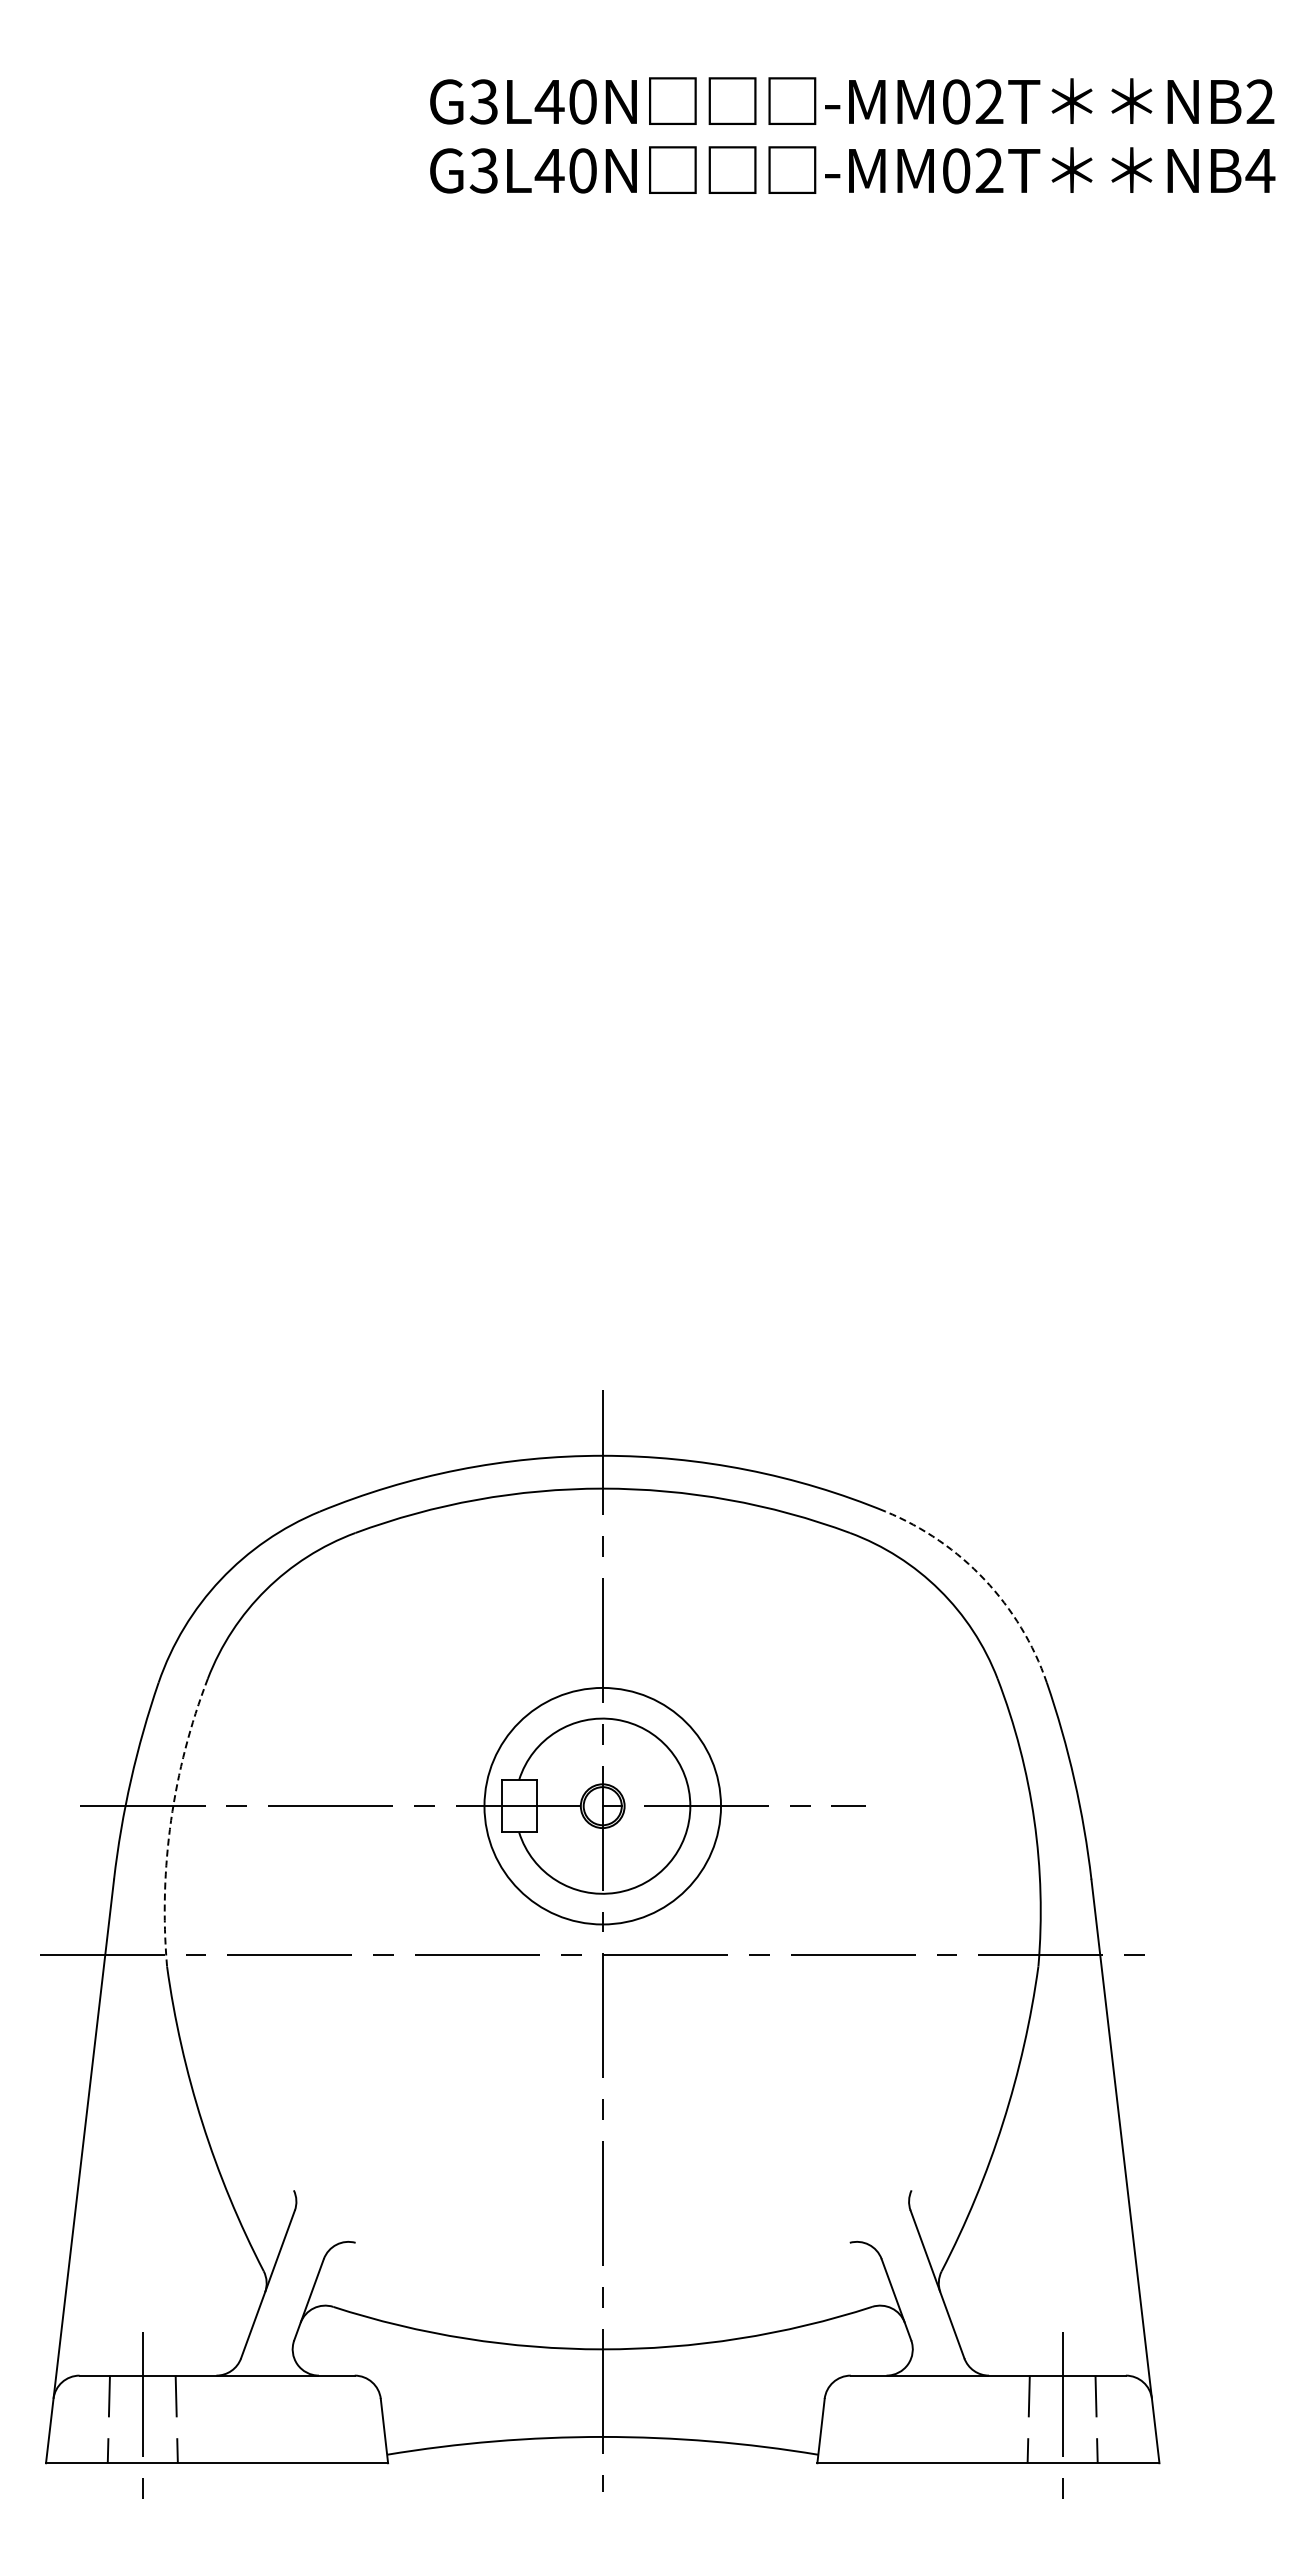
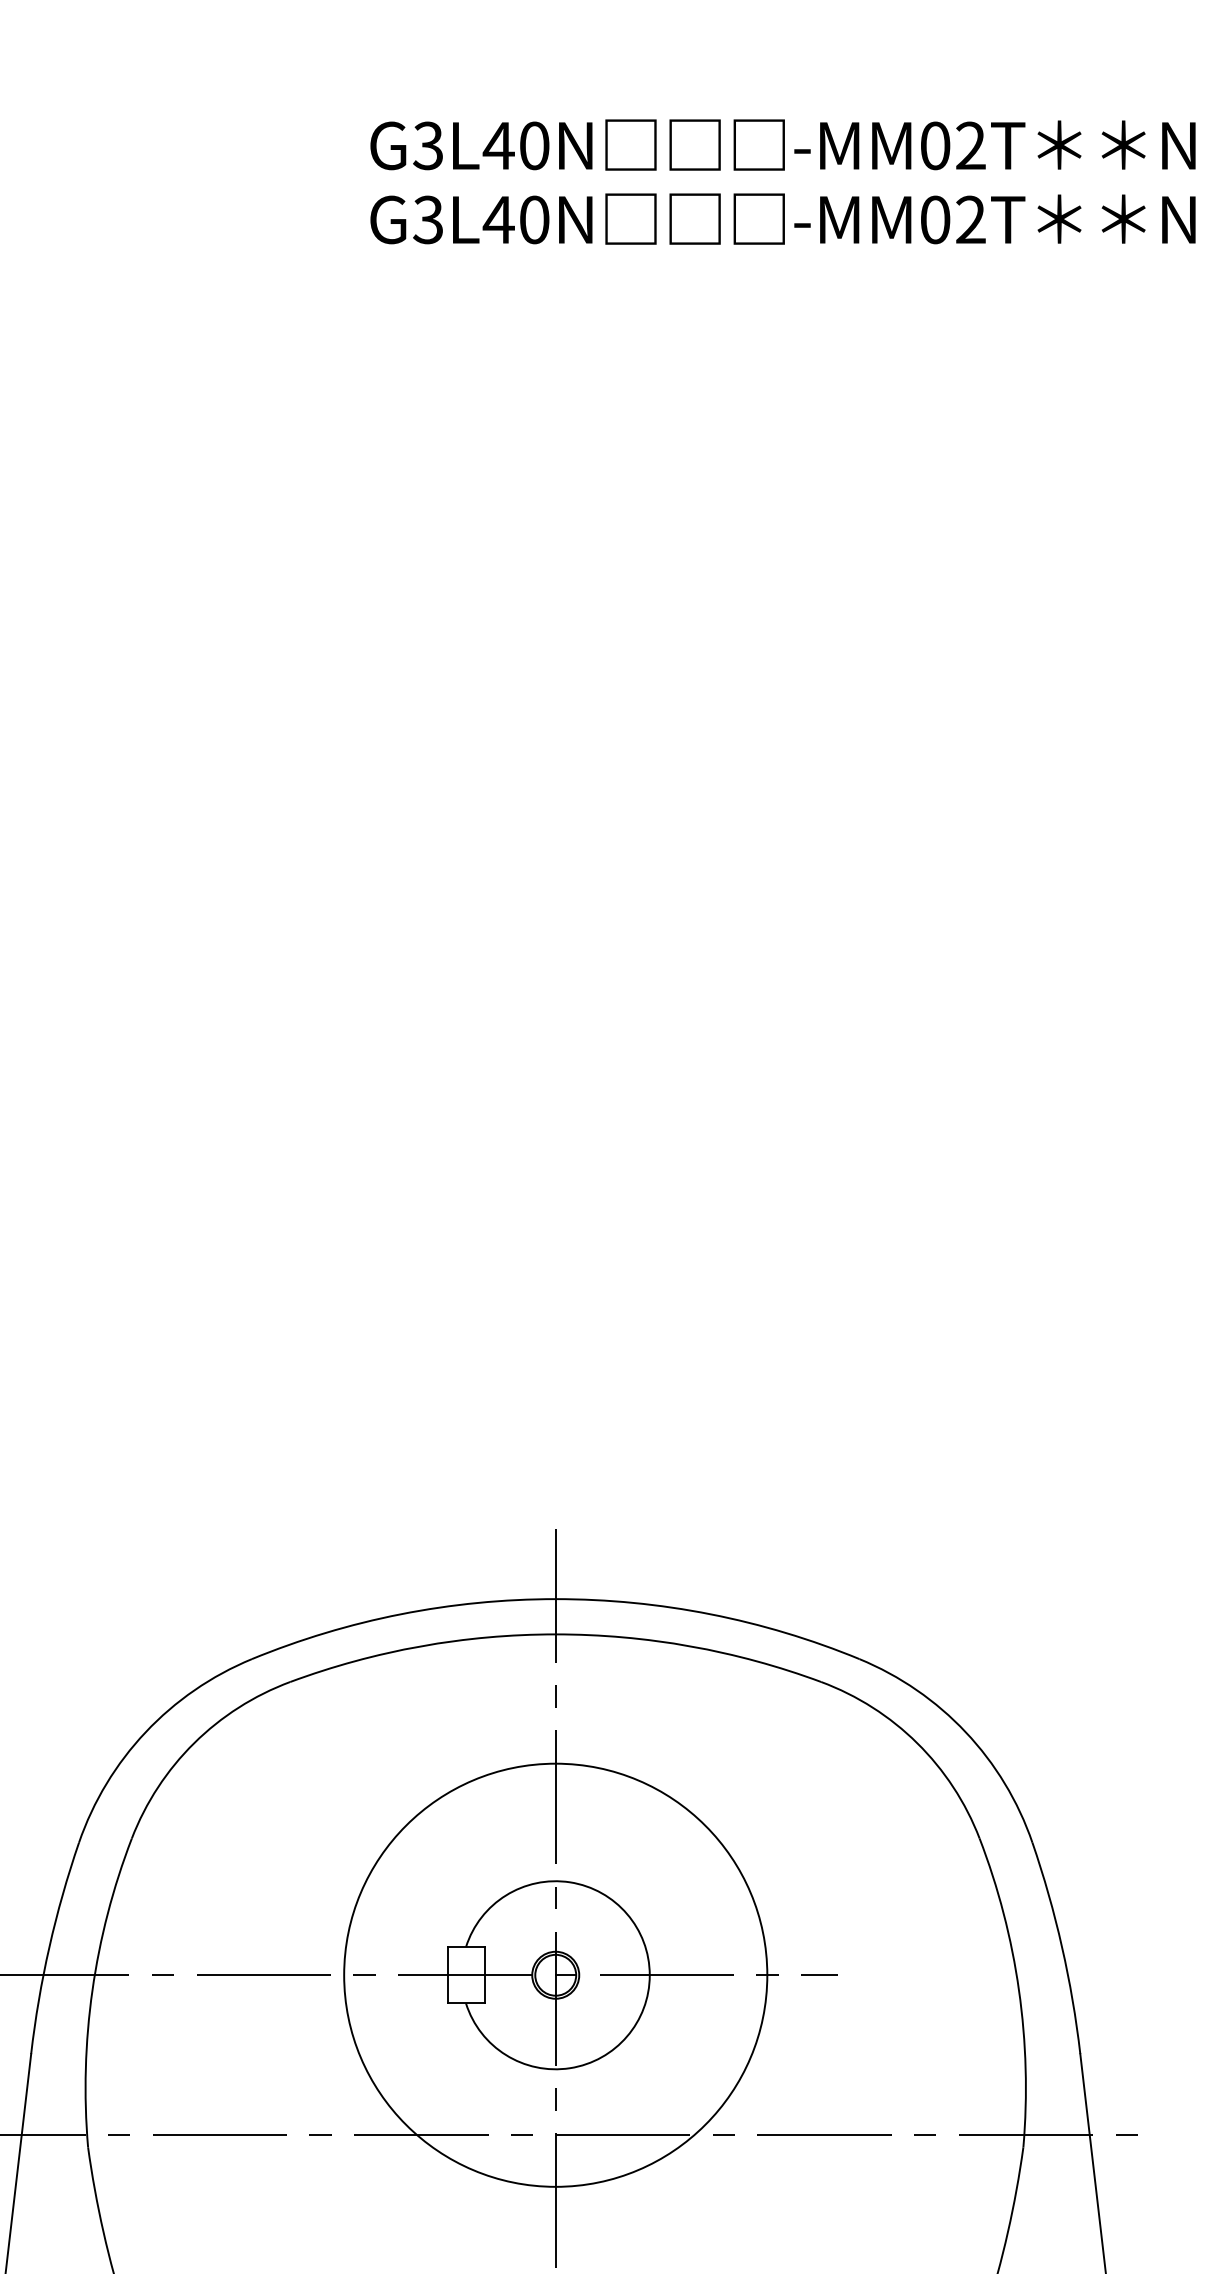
arc: (984, 1579) -> (965, 1731), dashed -> solid
circle: (602, 1806) -> (555, 1975), size x1.67
arc: (171, 1820) -> (92, 1990), dashed -> solid

